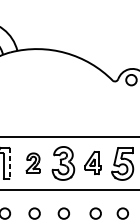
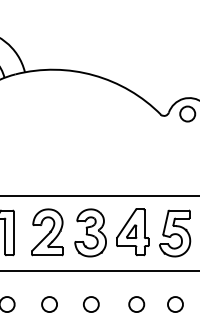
line: (9, 163) -> (13, 233), dashed -> solid
part: (33, 163) -> (47, 232), size x1.67
part: (92, 163) -> (132, 232), size x1.43

